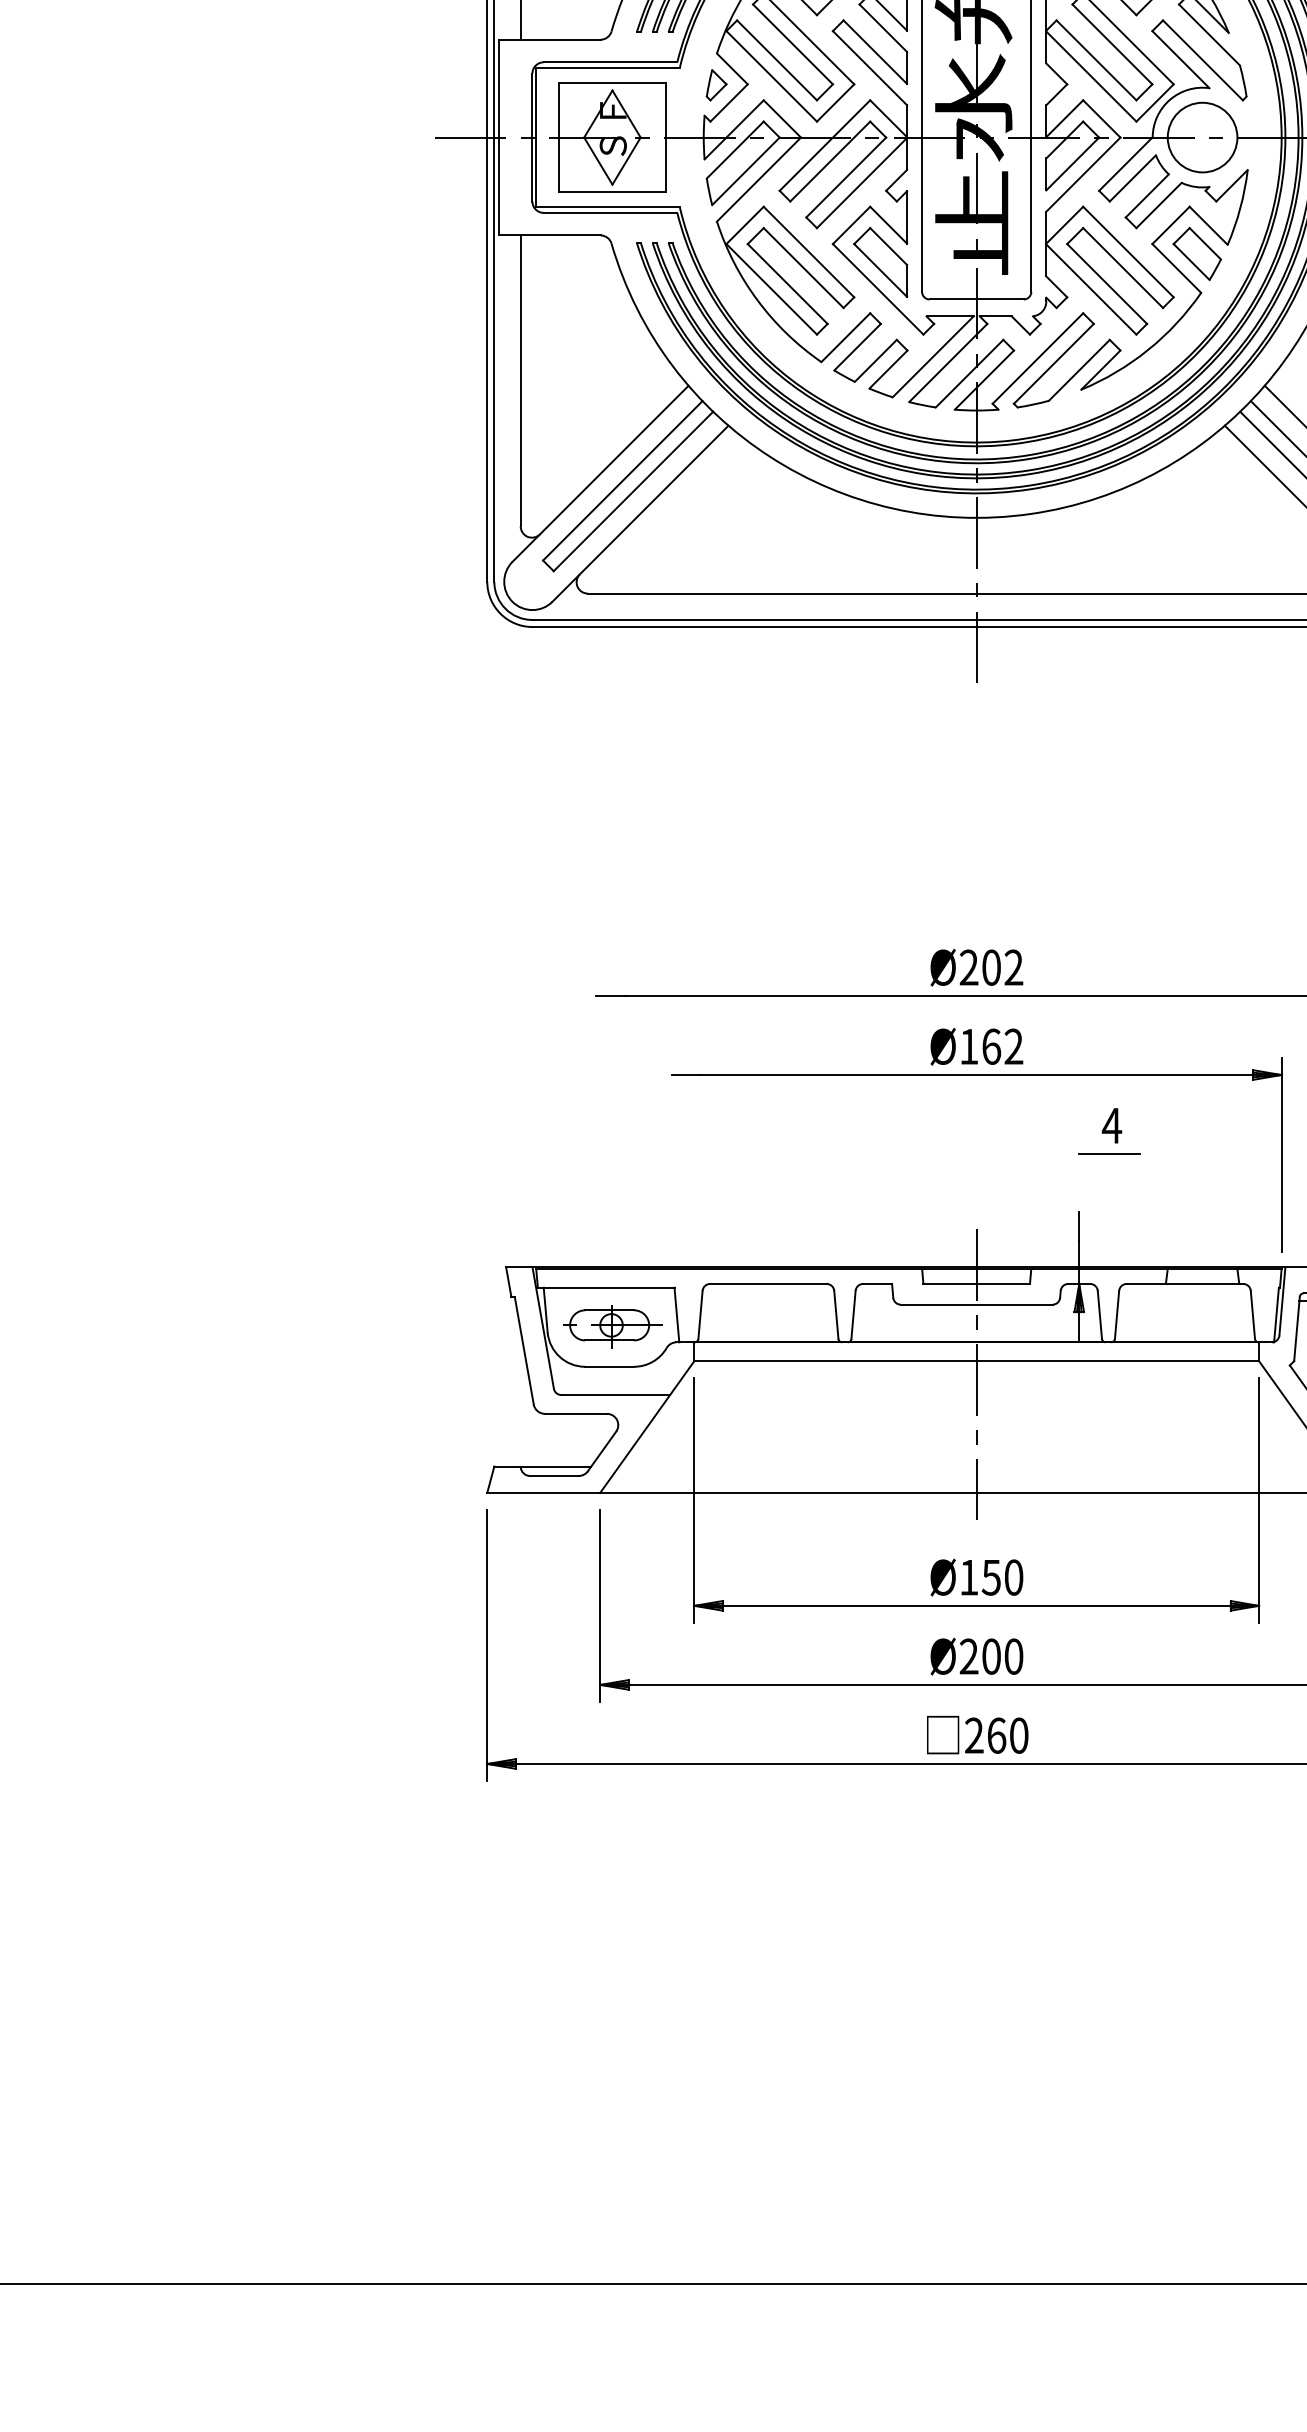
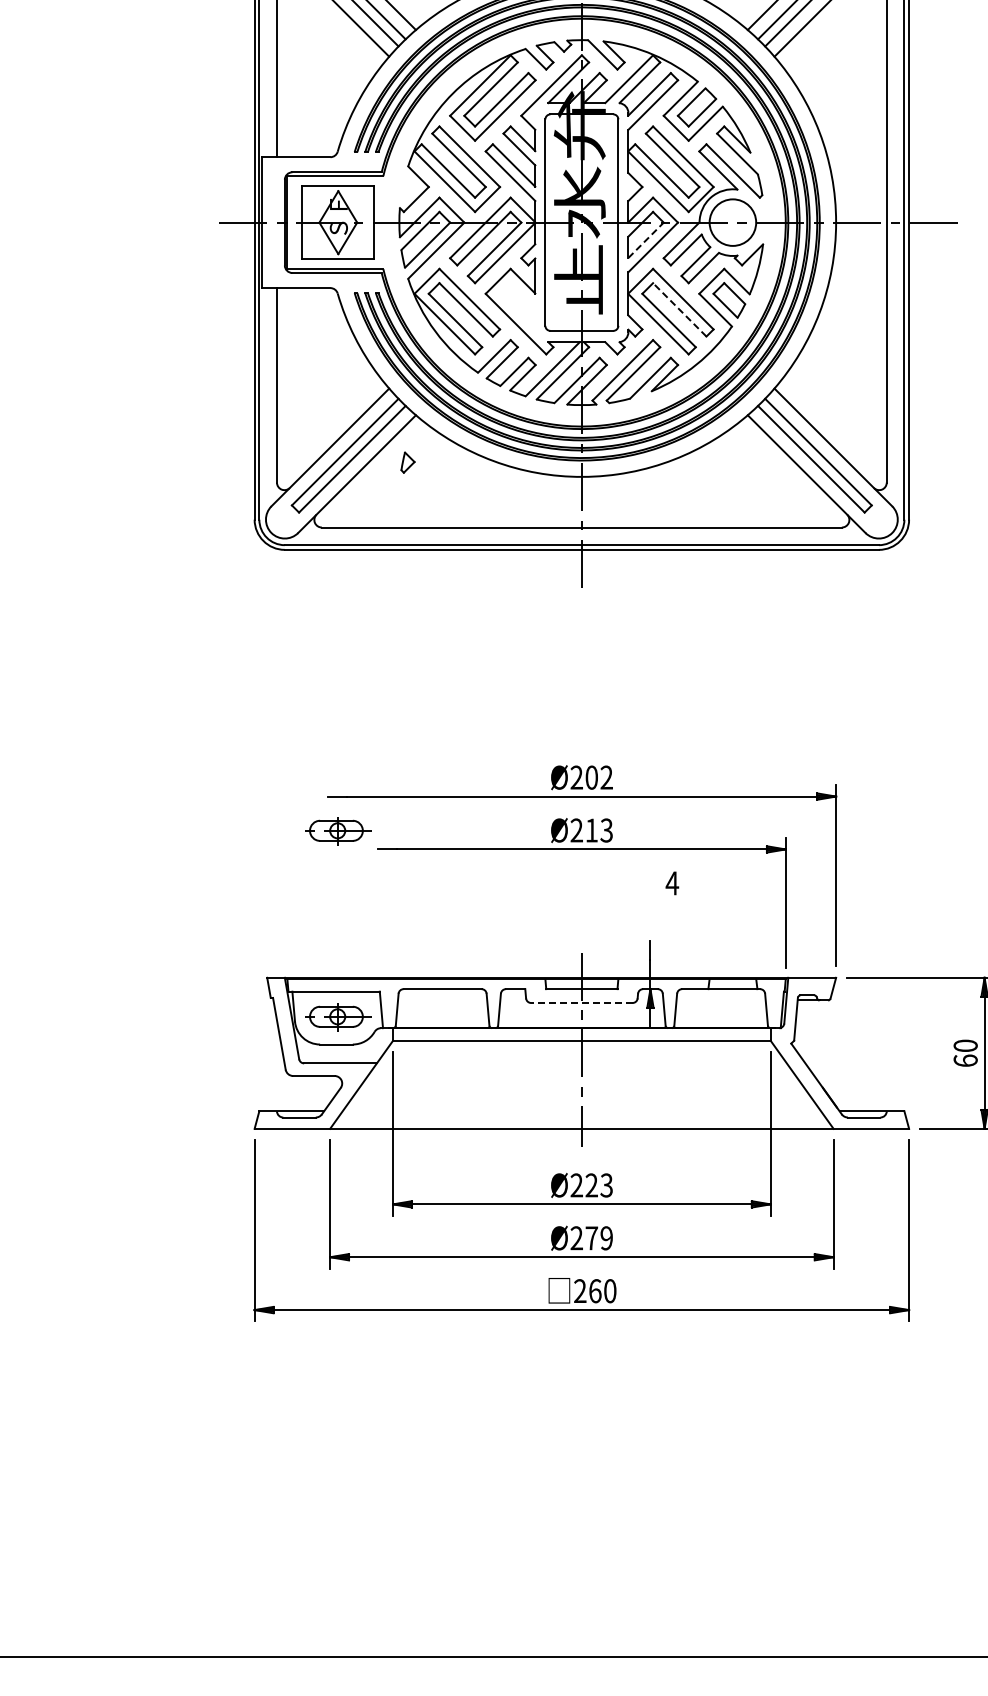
part: (715, 85) -> (407, 462), moved
line: (1073, 164) -> (646, 240), solid -> dashed
part: (880, 263) -> (517, 306), removed
line: (1122, 267) -> (679, 309), solid -> dashed
text: (991, 1046) -> (591, 830), Ø162 -> Ø213
part: (612, 1048) -> (338, 831), added
line: (1109, 1154) -> (670, 902), removed
line: (976, 1303) -> (581, 1002), solid -> dashed
text: (991, 1577) -> (591, 1185), Ø150 -> Ø223
text: (1001, 1656) -> (598, 1238), Ø200 -> Ø279

